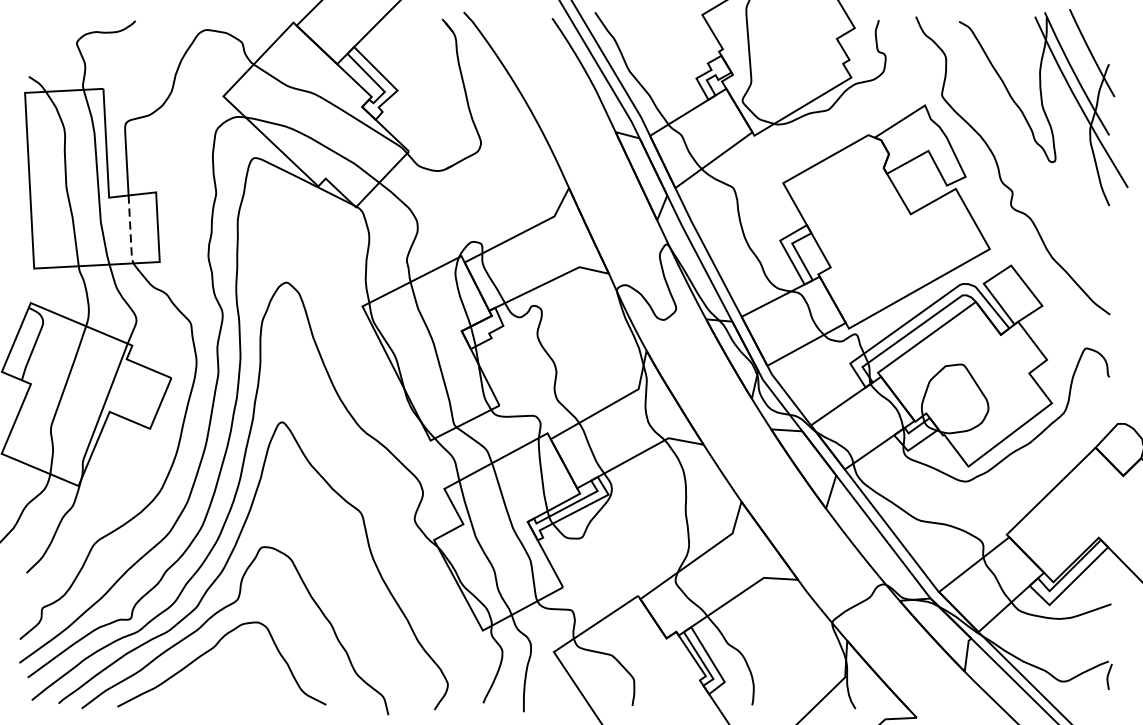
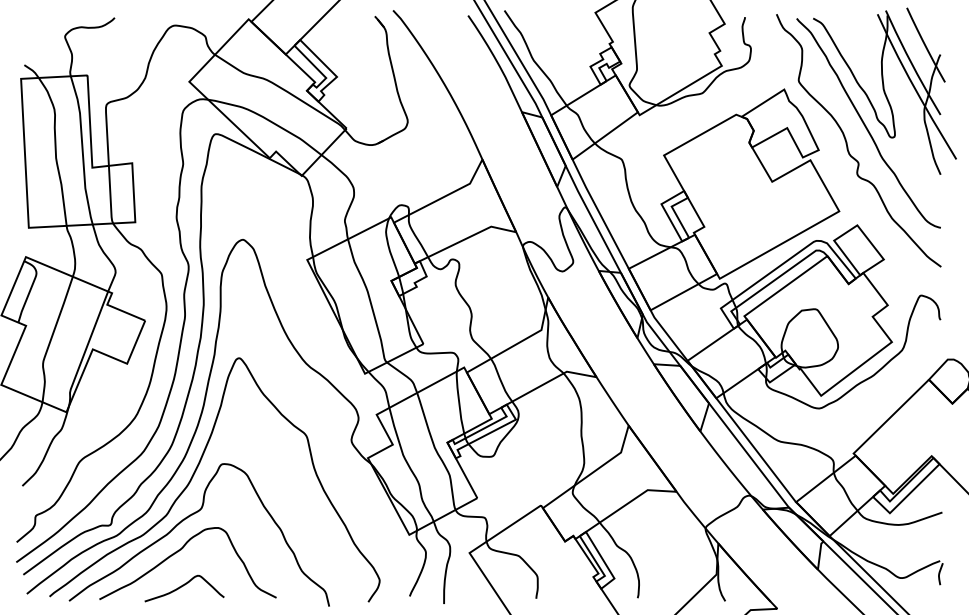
curve: (1021, 147) -> (866, 125), added
line: (130, 231) -> (110, 196), dashed -> solid
curve: (216, 691) -> (183, 586), added

